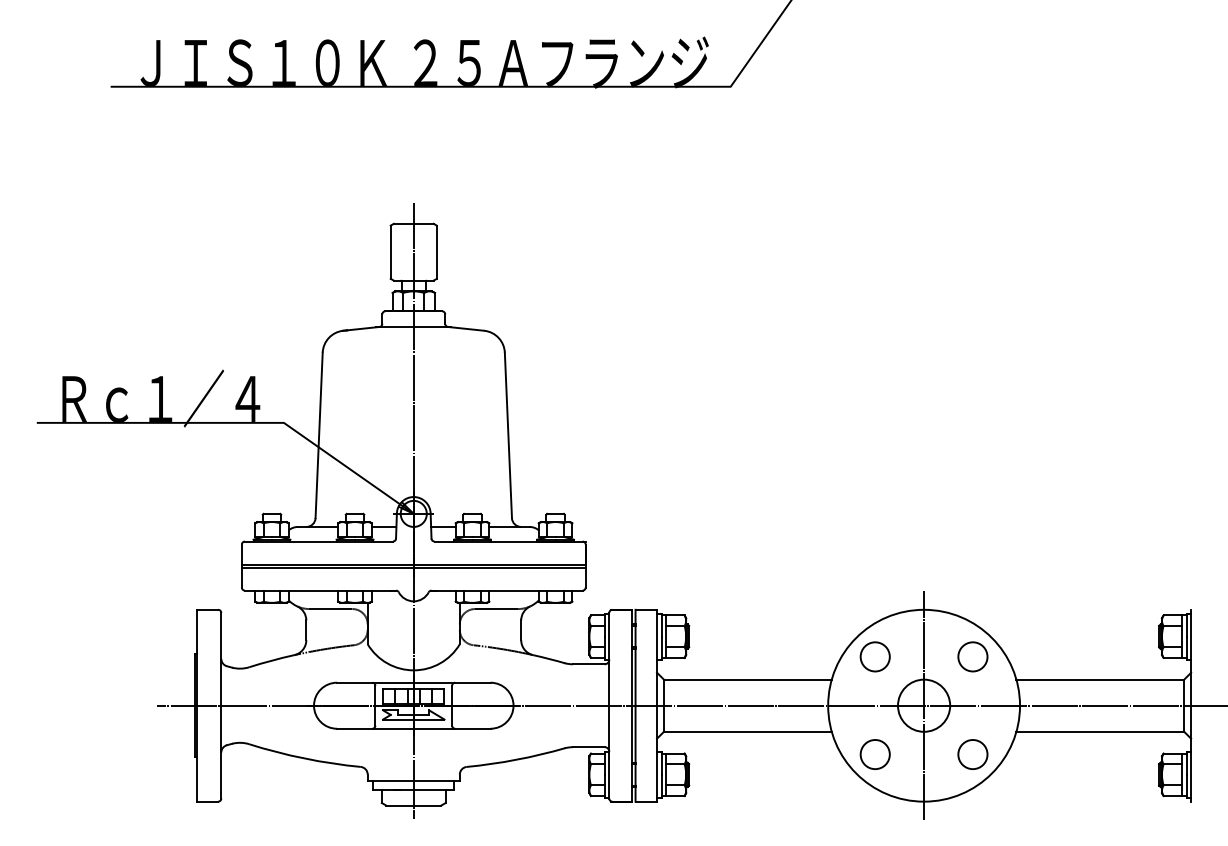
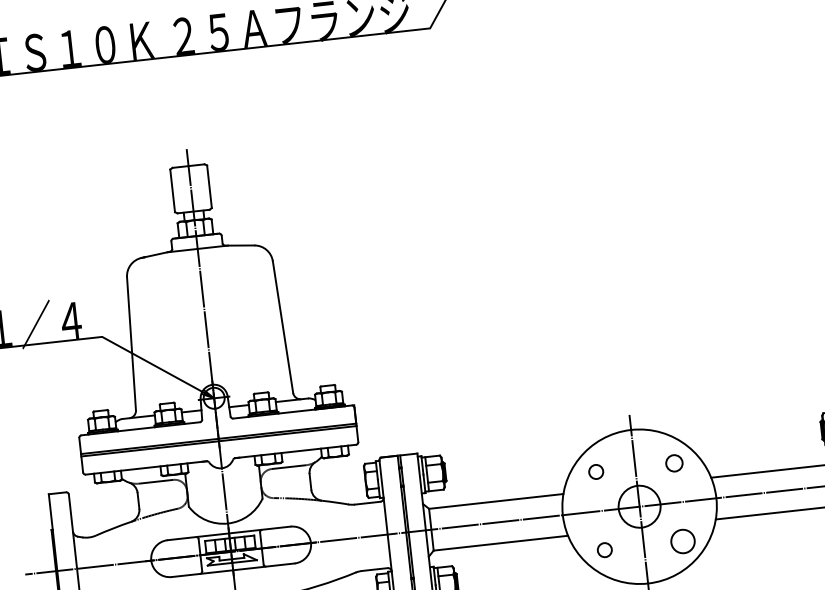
circle: (874, 656) -> (595, 471), size x0.6
circle: (972, 656) -> (674, 463), size x0.7
circle: (874, 754) -> (604, 550), size x0.6

